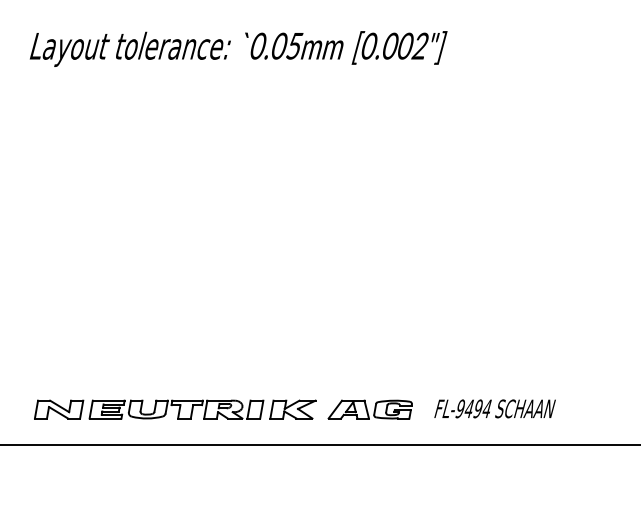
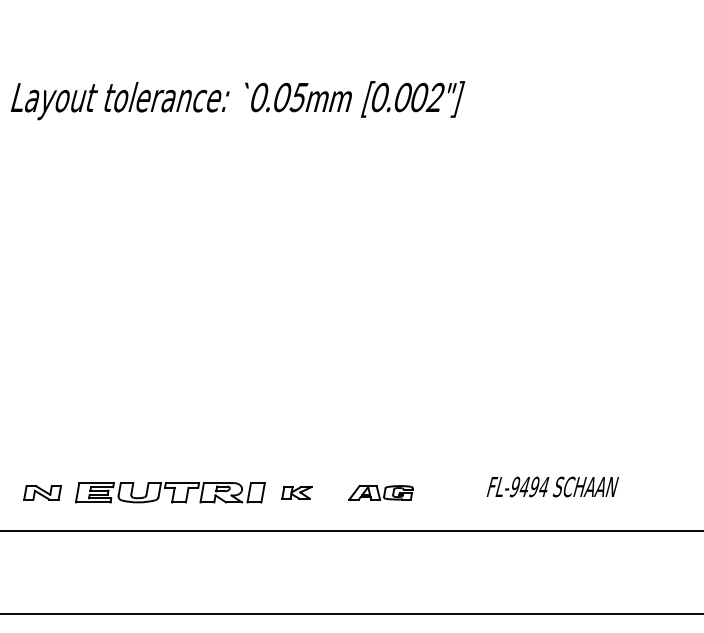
text: (494, 408) -> (552, 486), moved
part: (58, 409) -> (42, 492), size x0.7
part: (292, 409) -> (296, 492), size x0.6
part: (369, 409) -> (380, 492), size x0.7

